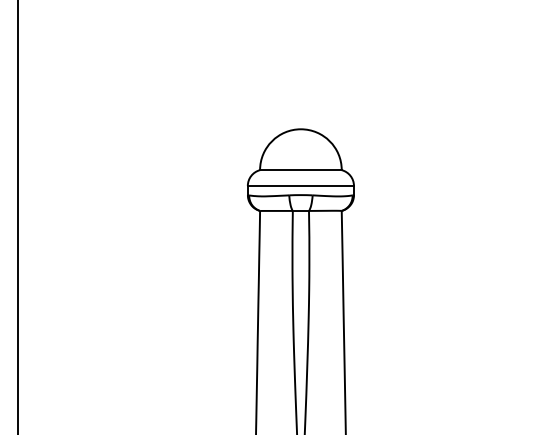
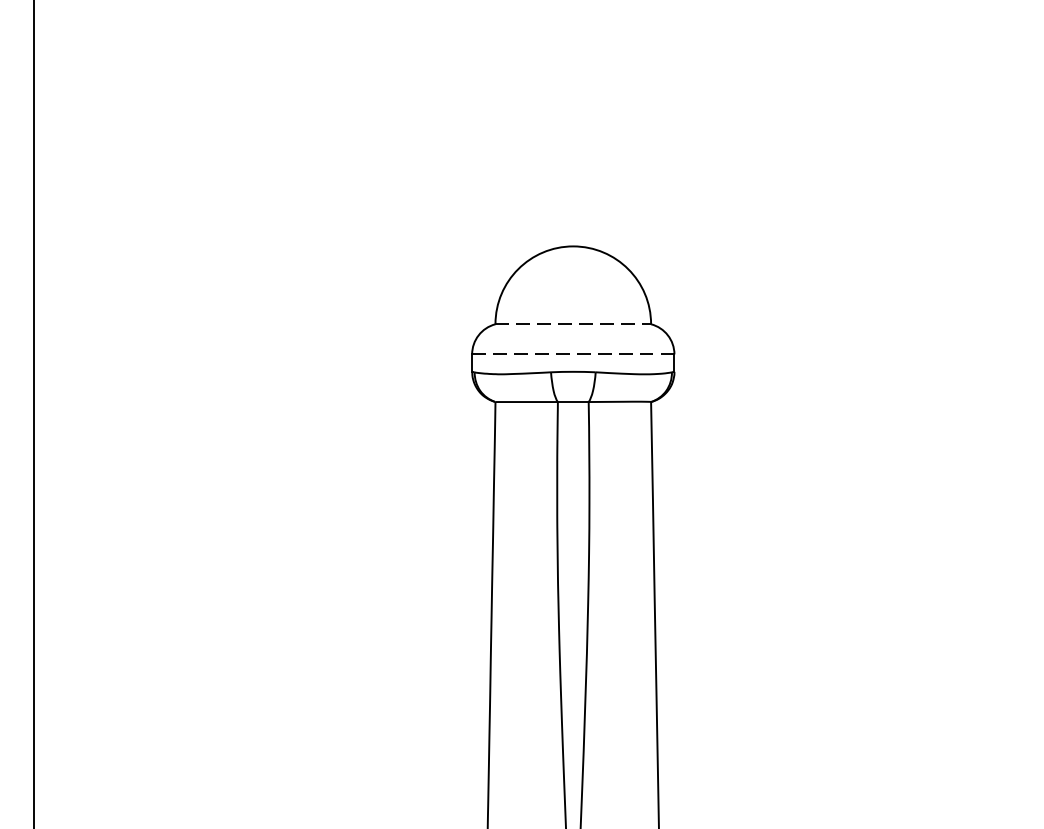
line: (300, 170) -> (572, 324), solid -> dashed
line: (300, 185) -> (572, 353), solid -> dashed

